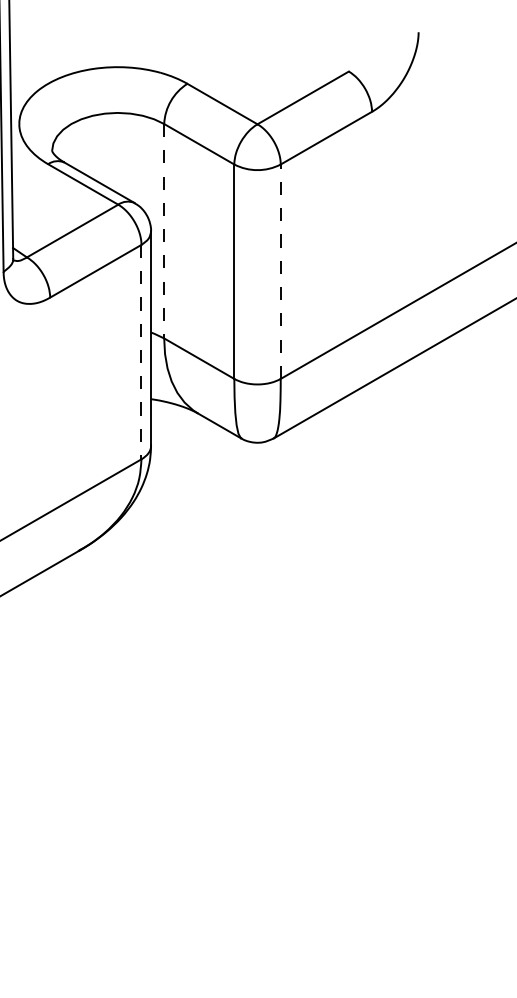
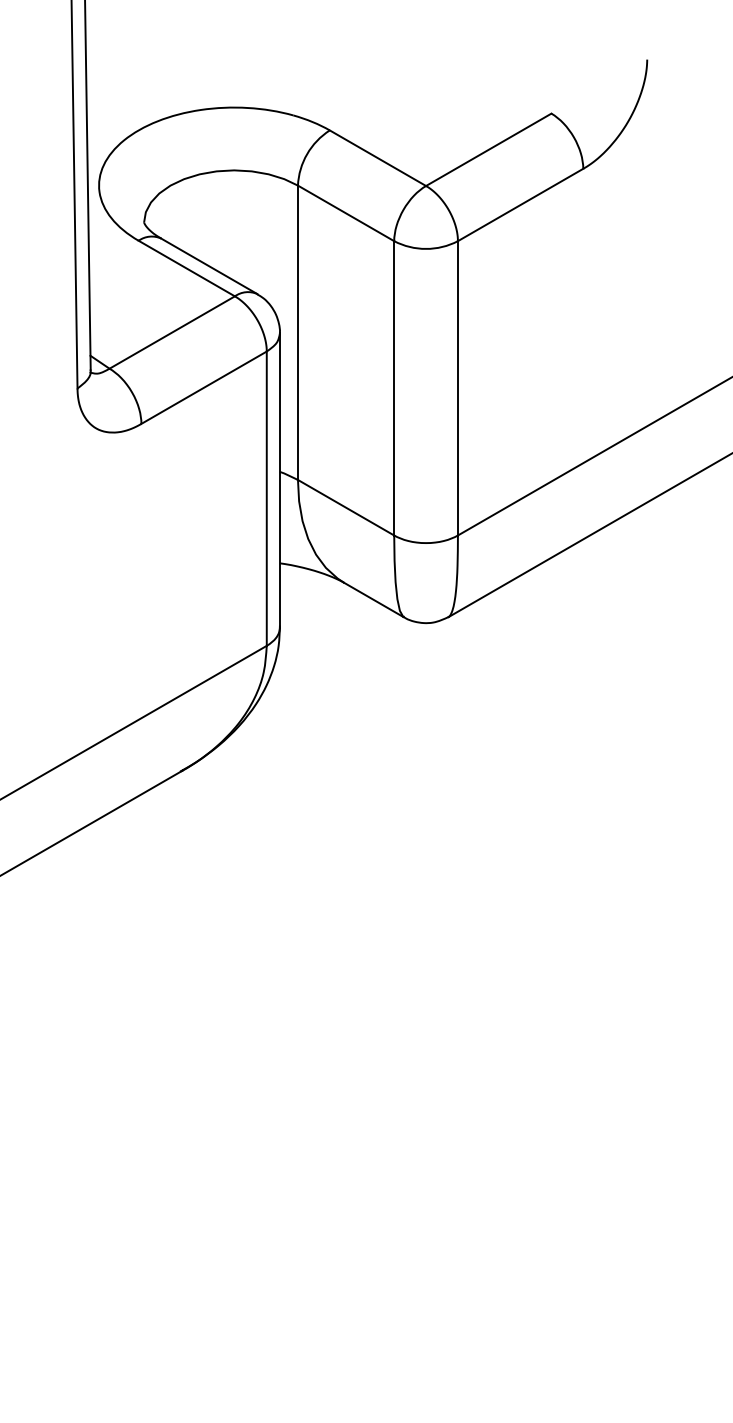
line: (163, 231) -> (297, 333), dashed -> solid
line: (280, 271) -> (457, 387), dashed -> solid
line: (141, 352) -> (266, 499), dashed -> solid

